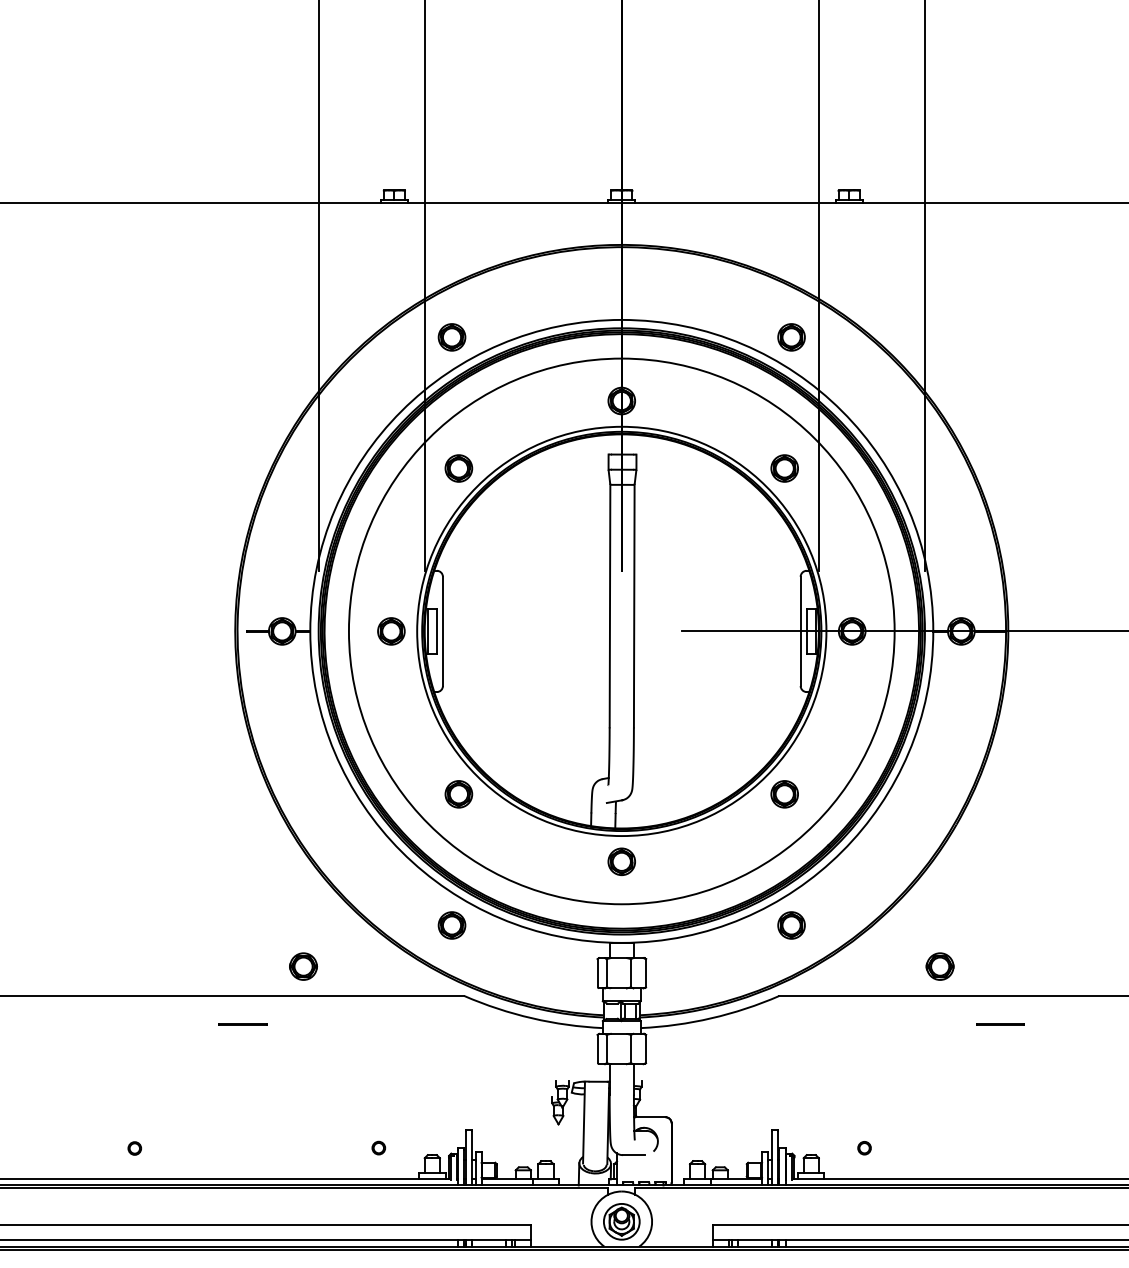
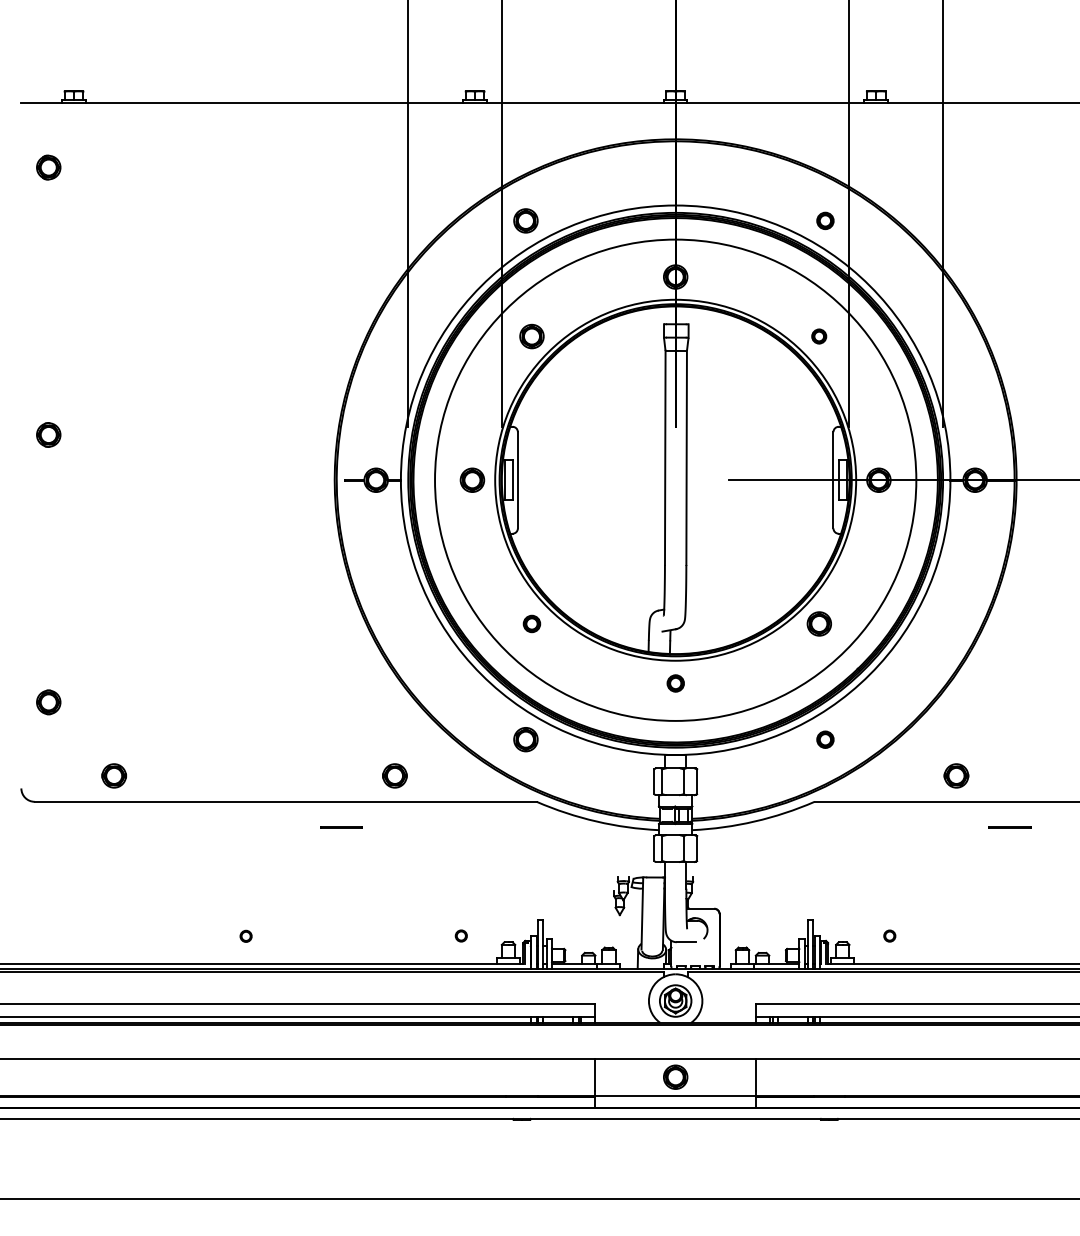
part: (791, 336) -> (825, 220), size x0.7
part: (783, 468) -> (818, 336), size x0.6
part: (458, 793) -> (531, 623), size x0.7
part: (621, 861) -> (675, 683), size x0.7
part: (791, 925) -> (825, 739), size x0.7

